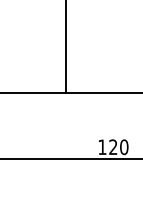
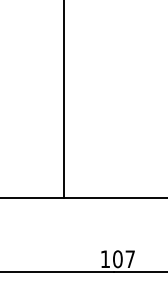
text: (119, 147) -> (124, 259), 120 -> 107

